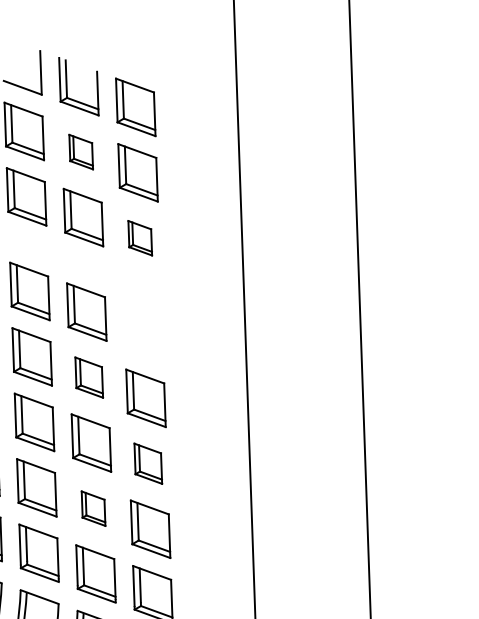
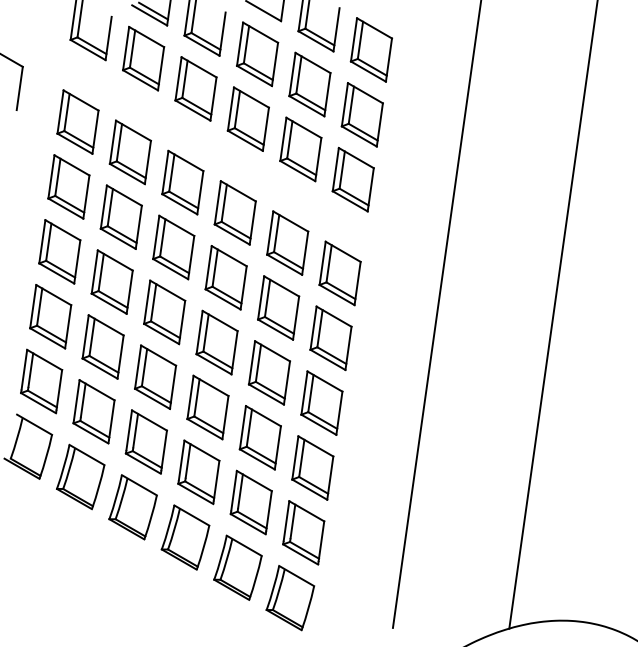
part: (80, 152) -> (309, 84), size x1.67
part: (139, 238) -> (352, 179), size x1.67
part: (143, 333) -> (339, 273), added
part: (88, 377) -> (278, 307), size x1.43
part: (147, 463) -> (321, 402), size x1.43
part: (92, 508) -> (259, 437), size x1.67

